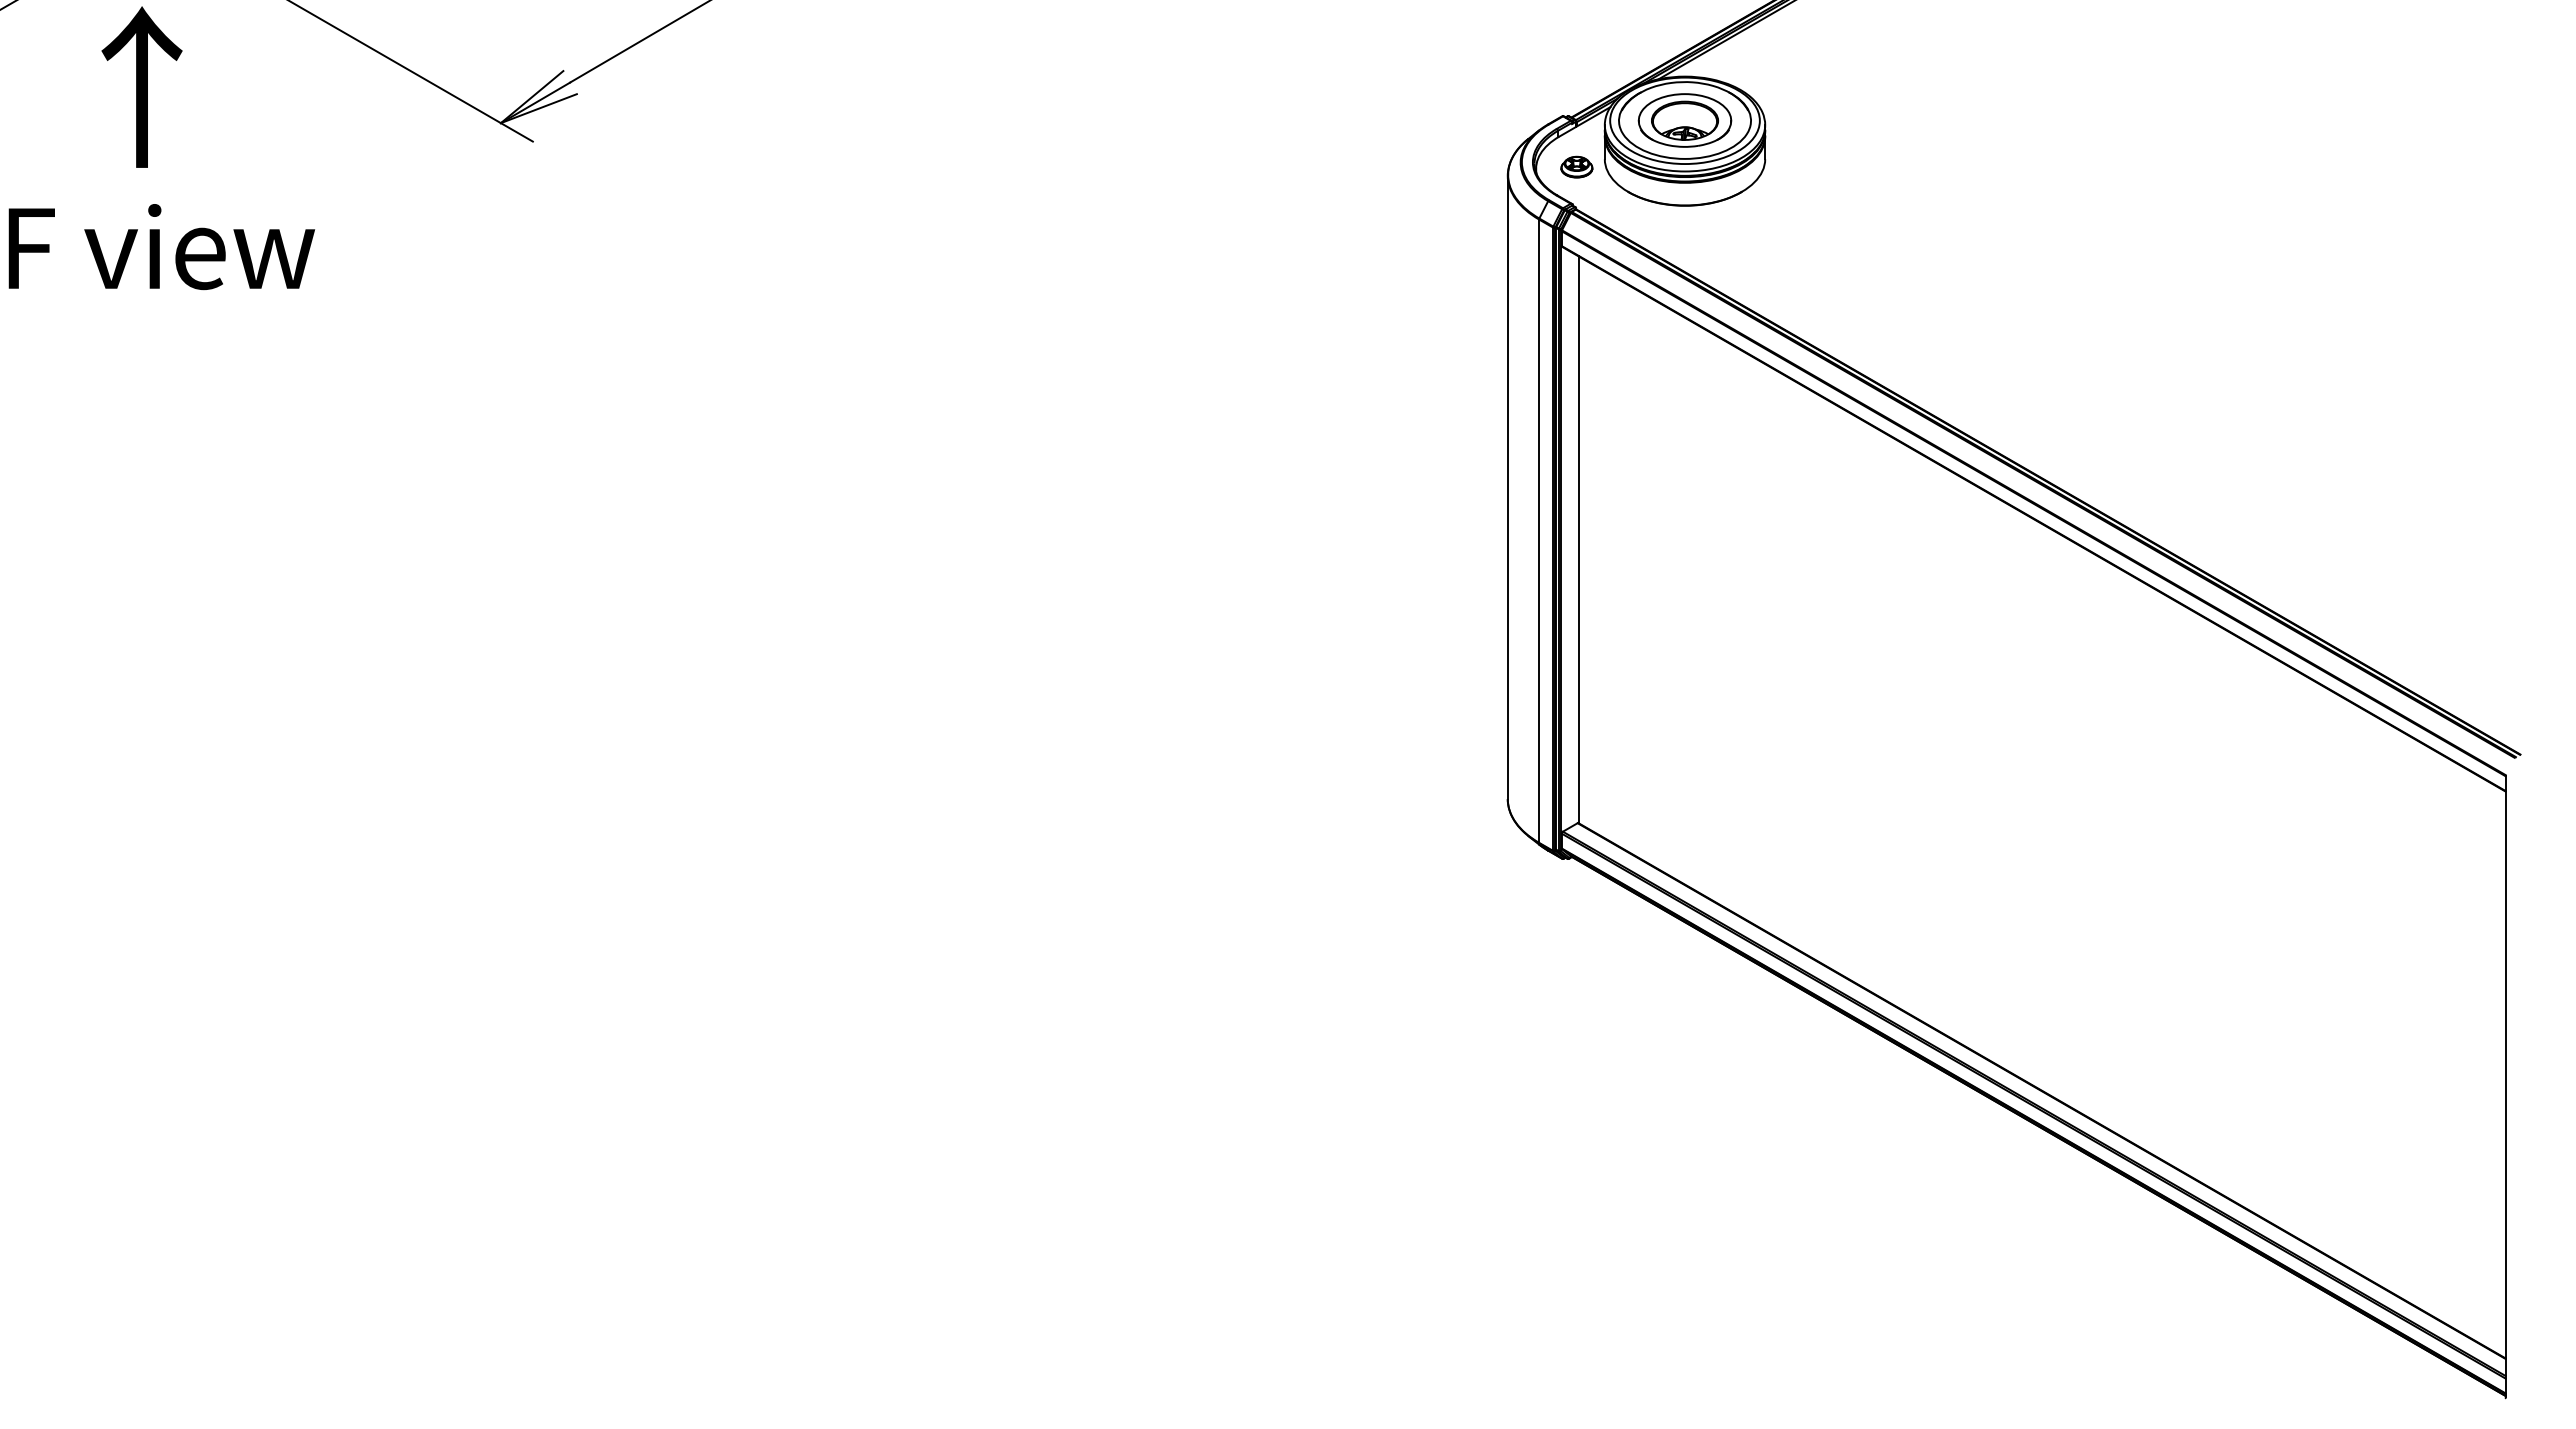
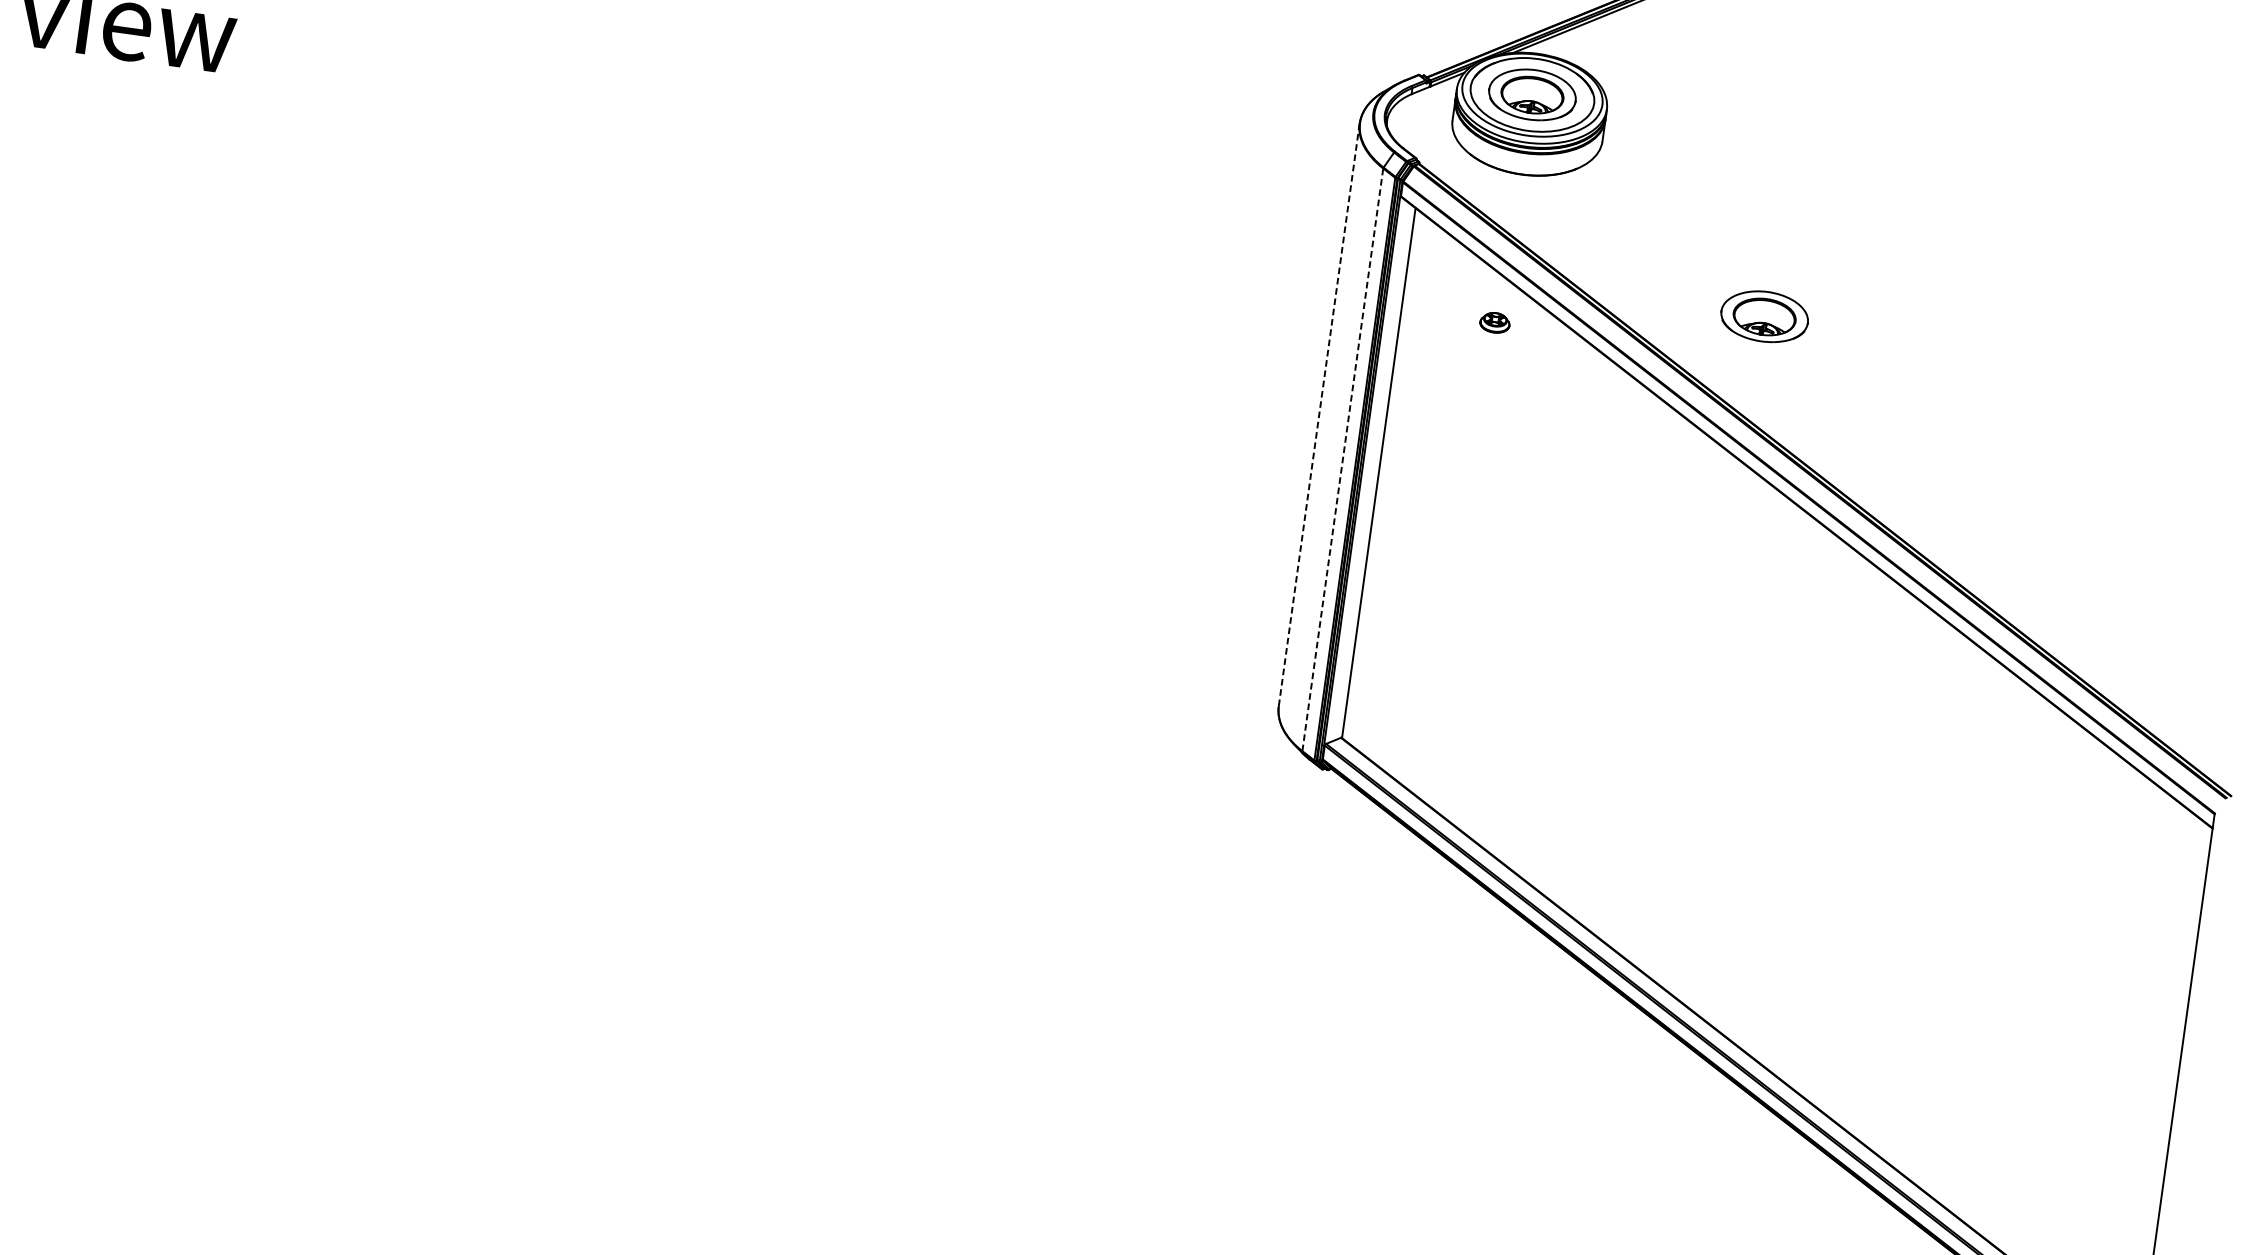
part: (1576, 166) -> (1494, 322), moved
part: (1960, 319) -> (1764, 316), added
line: (1507, 487) -> (1318, 414), solid -> dashed
line: (1539, 531) -> (1343, 460), solid -> dashed

